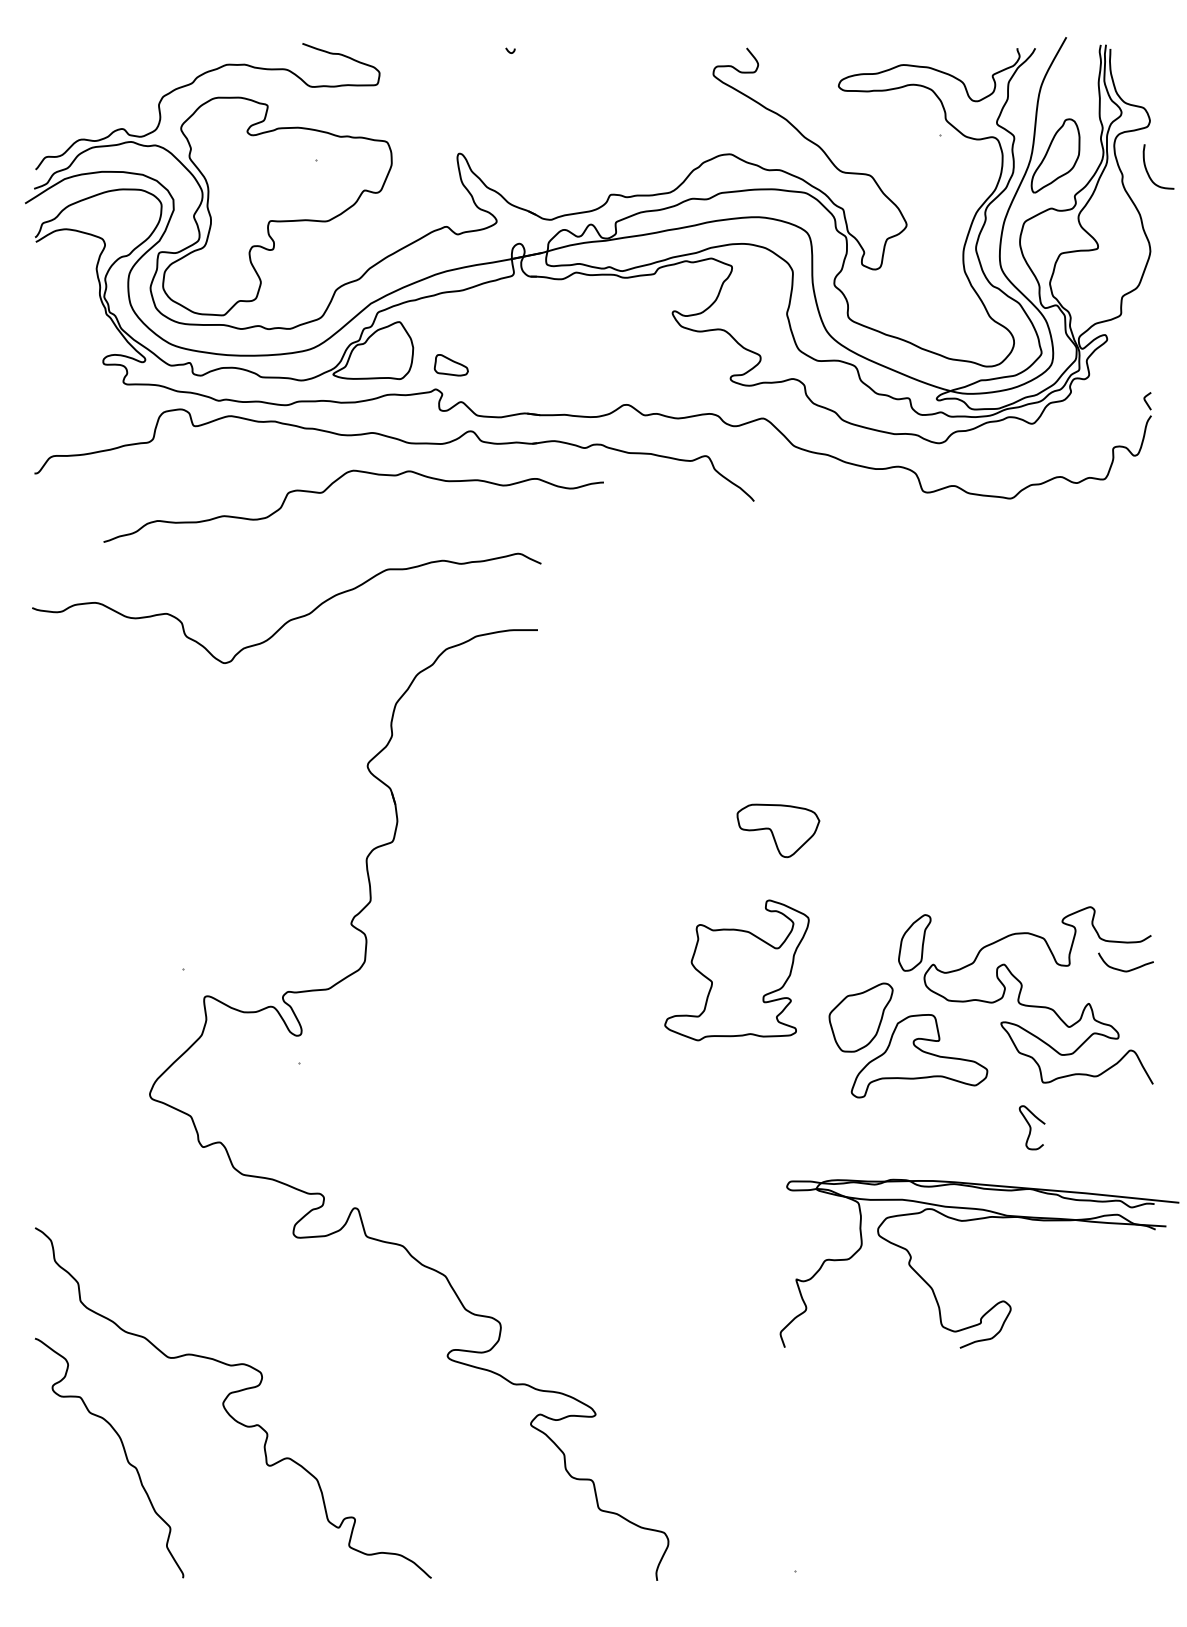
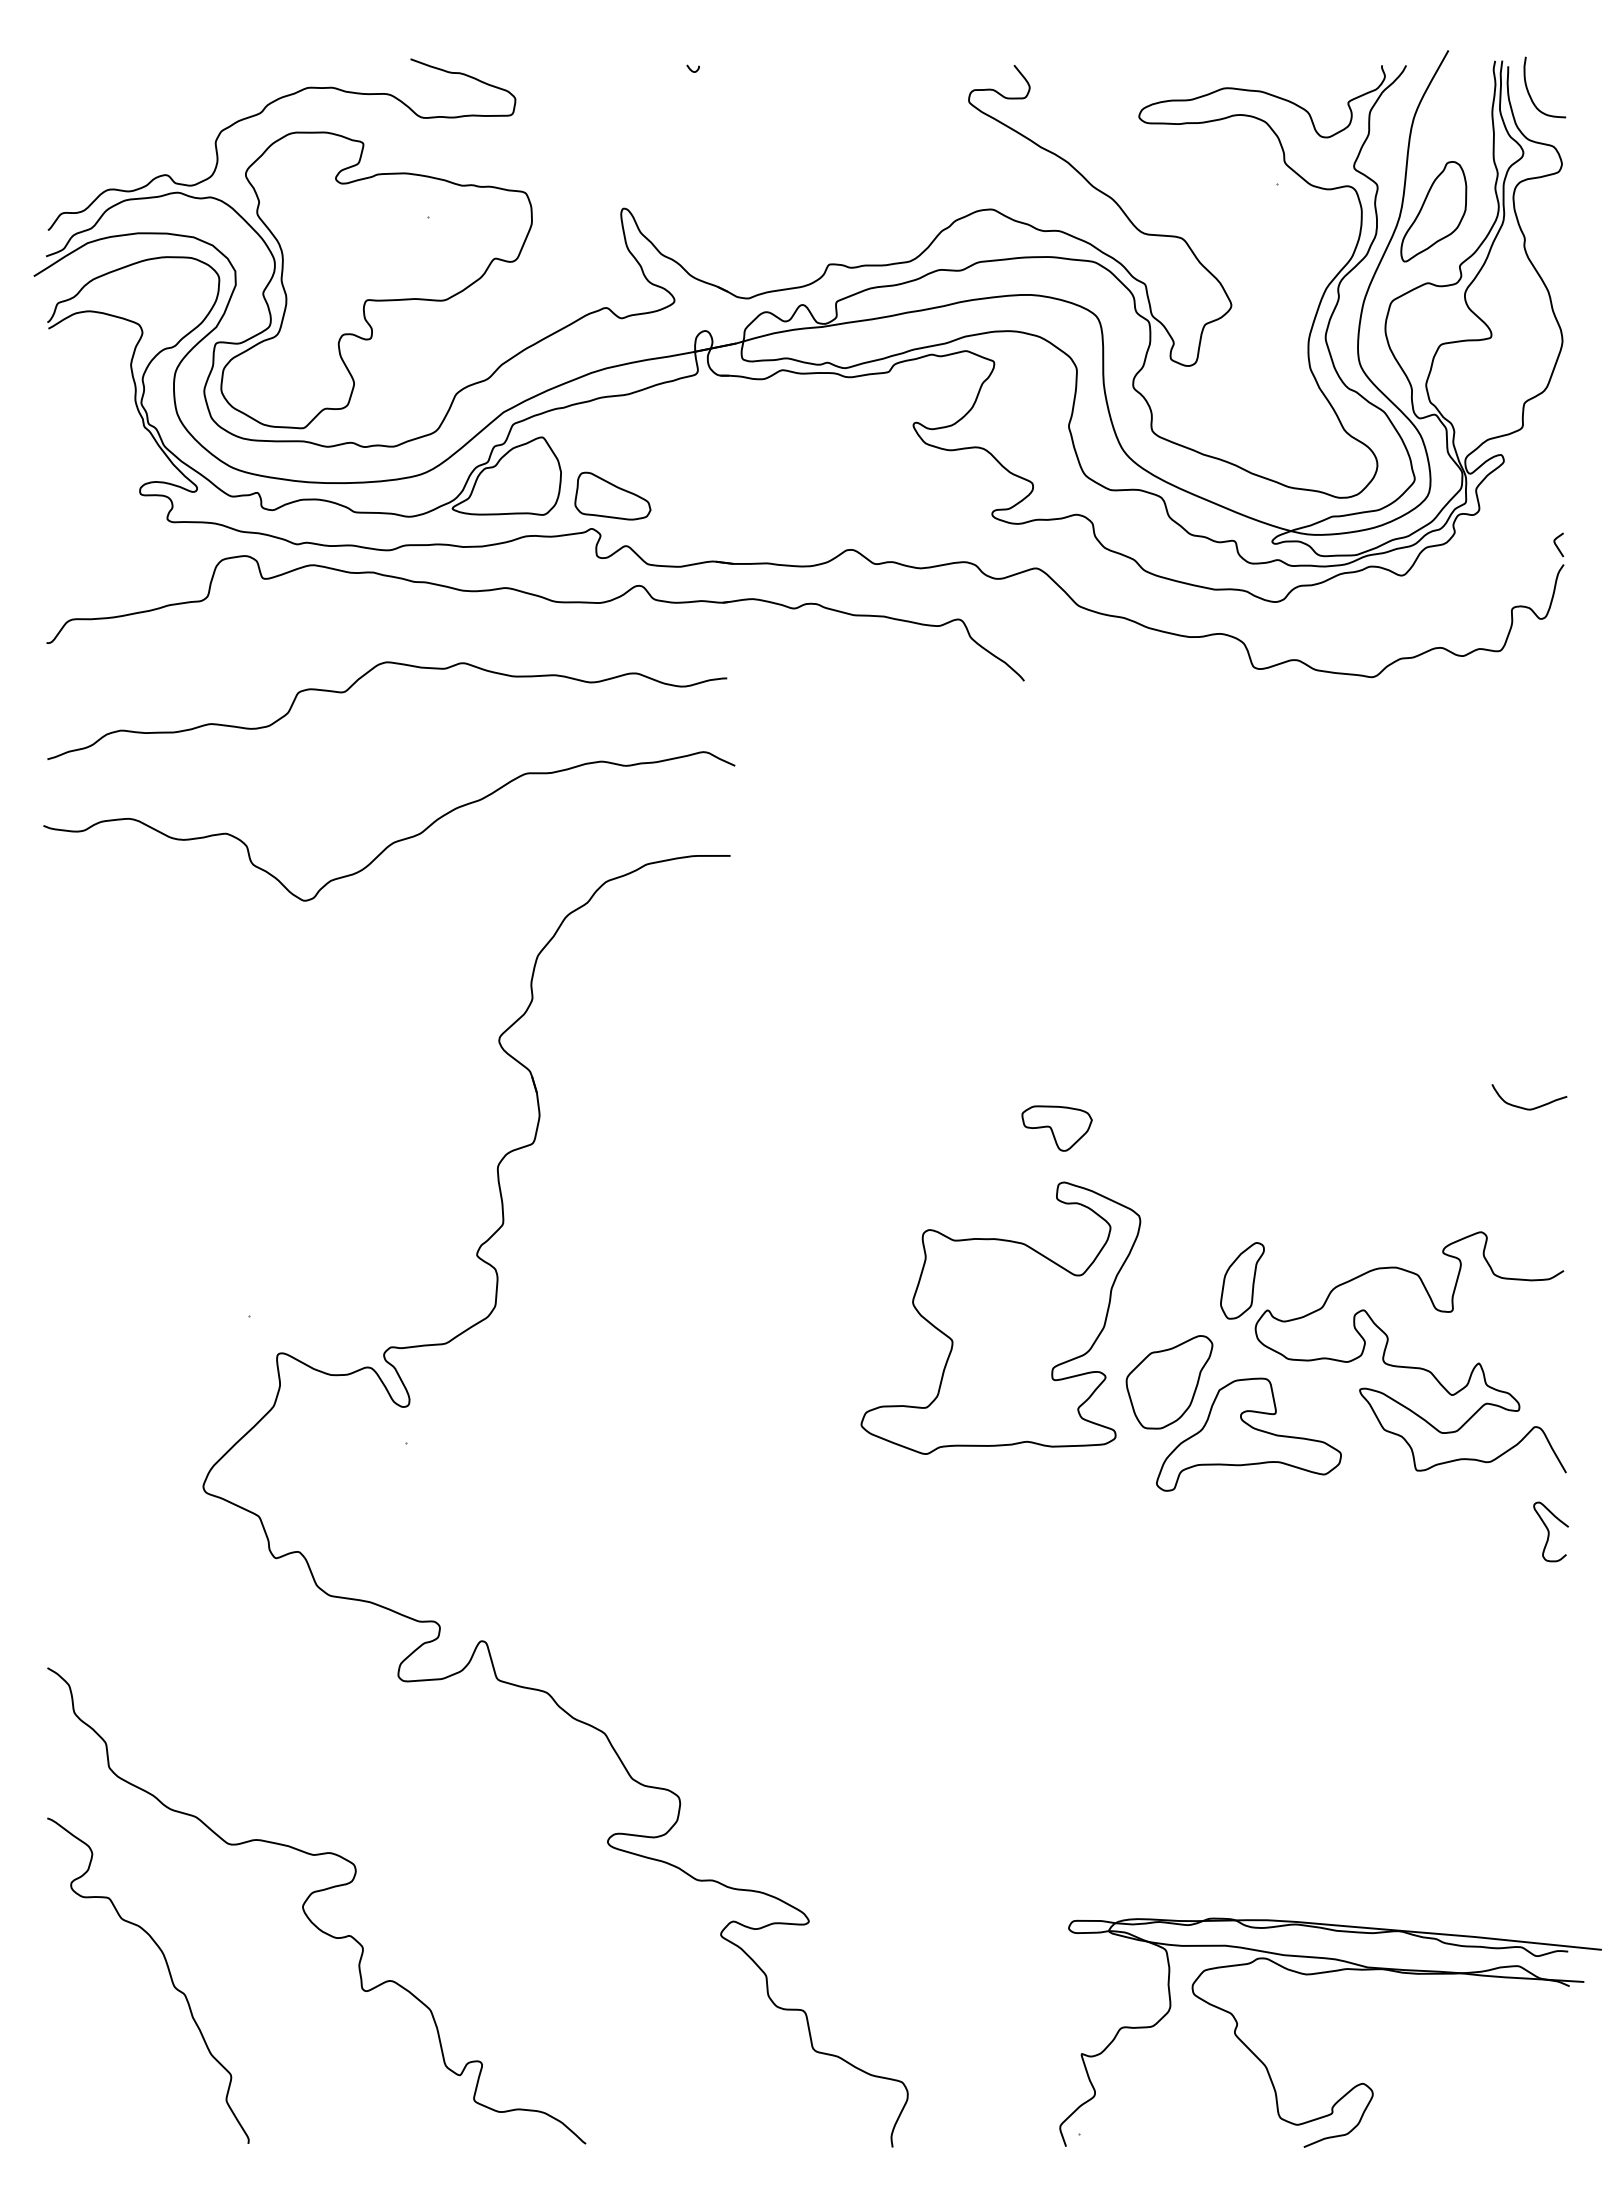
curve: (1148, 171) -> (1530, 94), moved
part: (451, 364) -> (612, 495), size x1.67
curve: (336, 481) -> (364, 676), moved
part: (777, 830) -> (1056, 1128), size x0.62
part: (736, 969) -> (1000, 1317), size x1.43
curve: (1126, 970) -> (1529, 1108), moved
curve: (1031, 1127) -> (1549, 1531), moved
part: (999, 1301) -> (1357, 2084), moved

